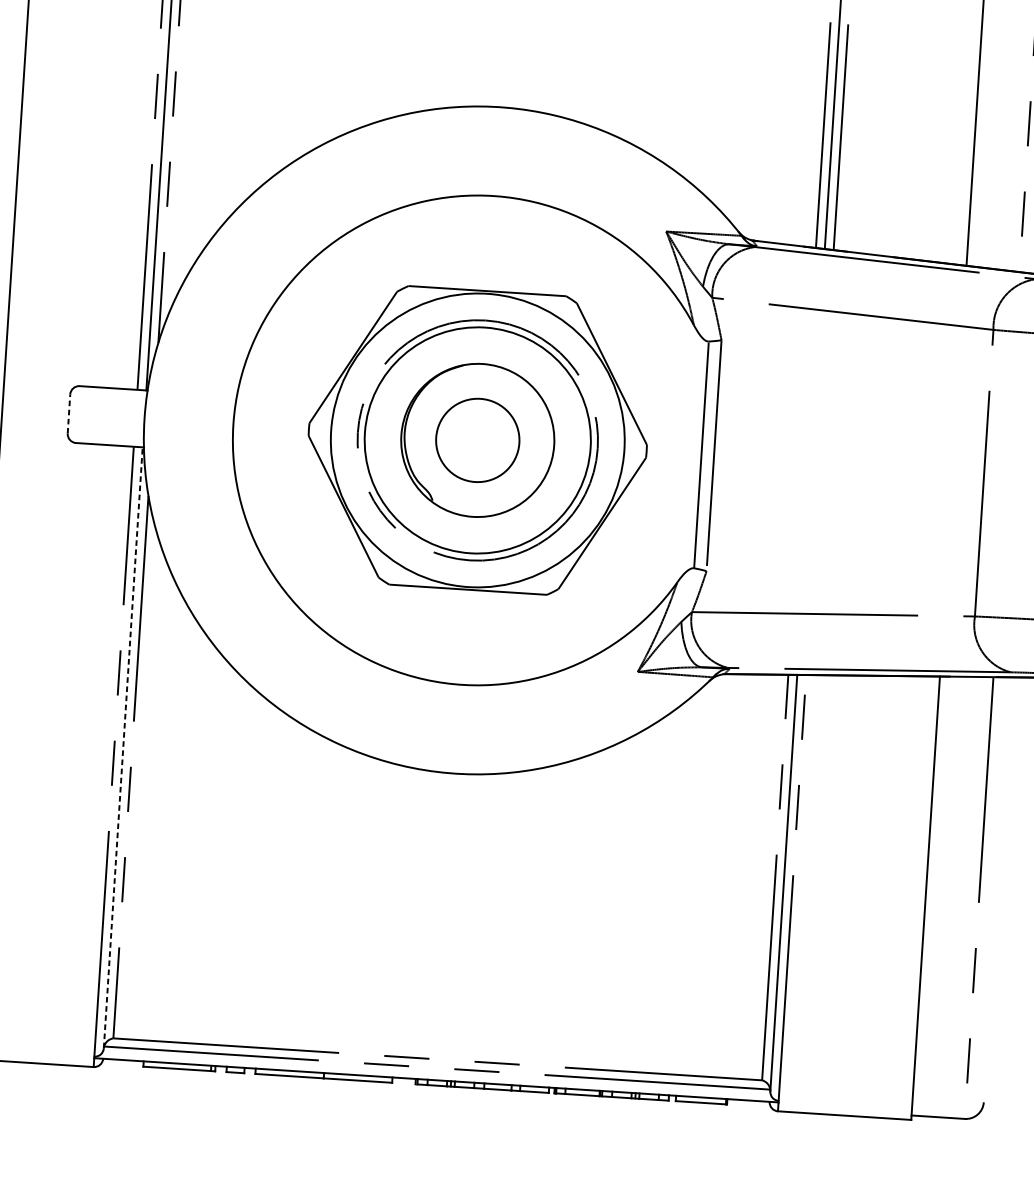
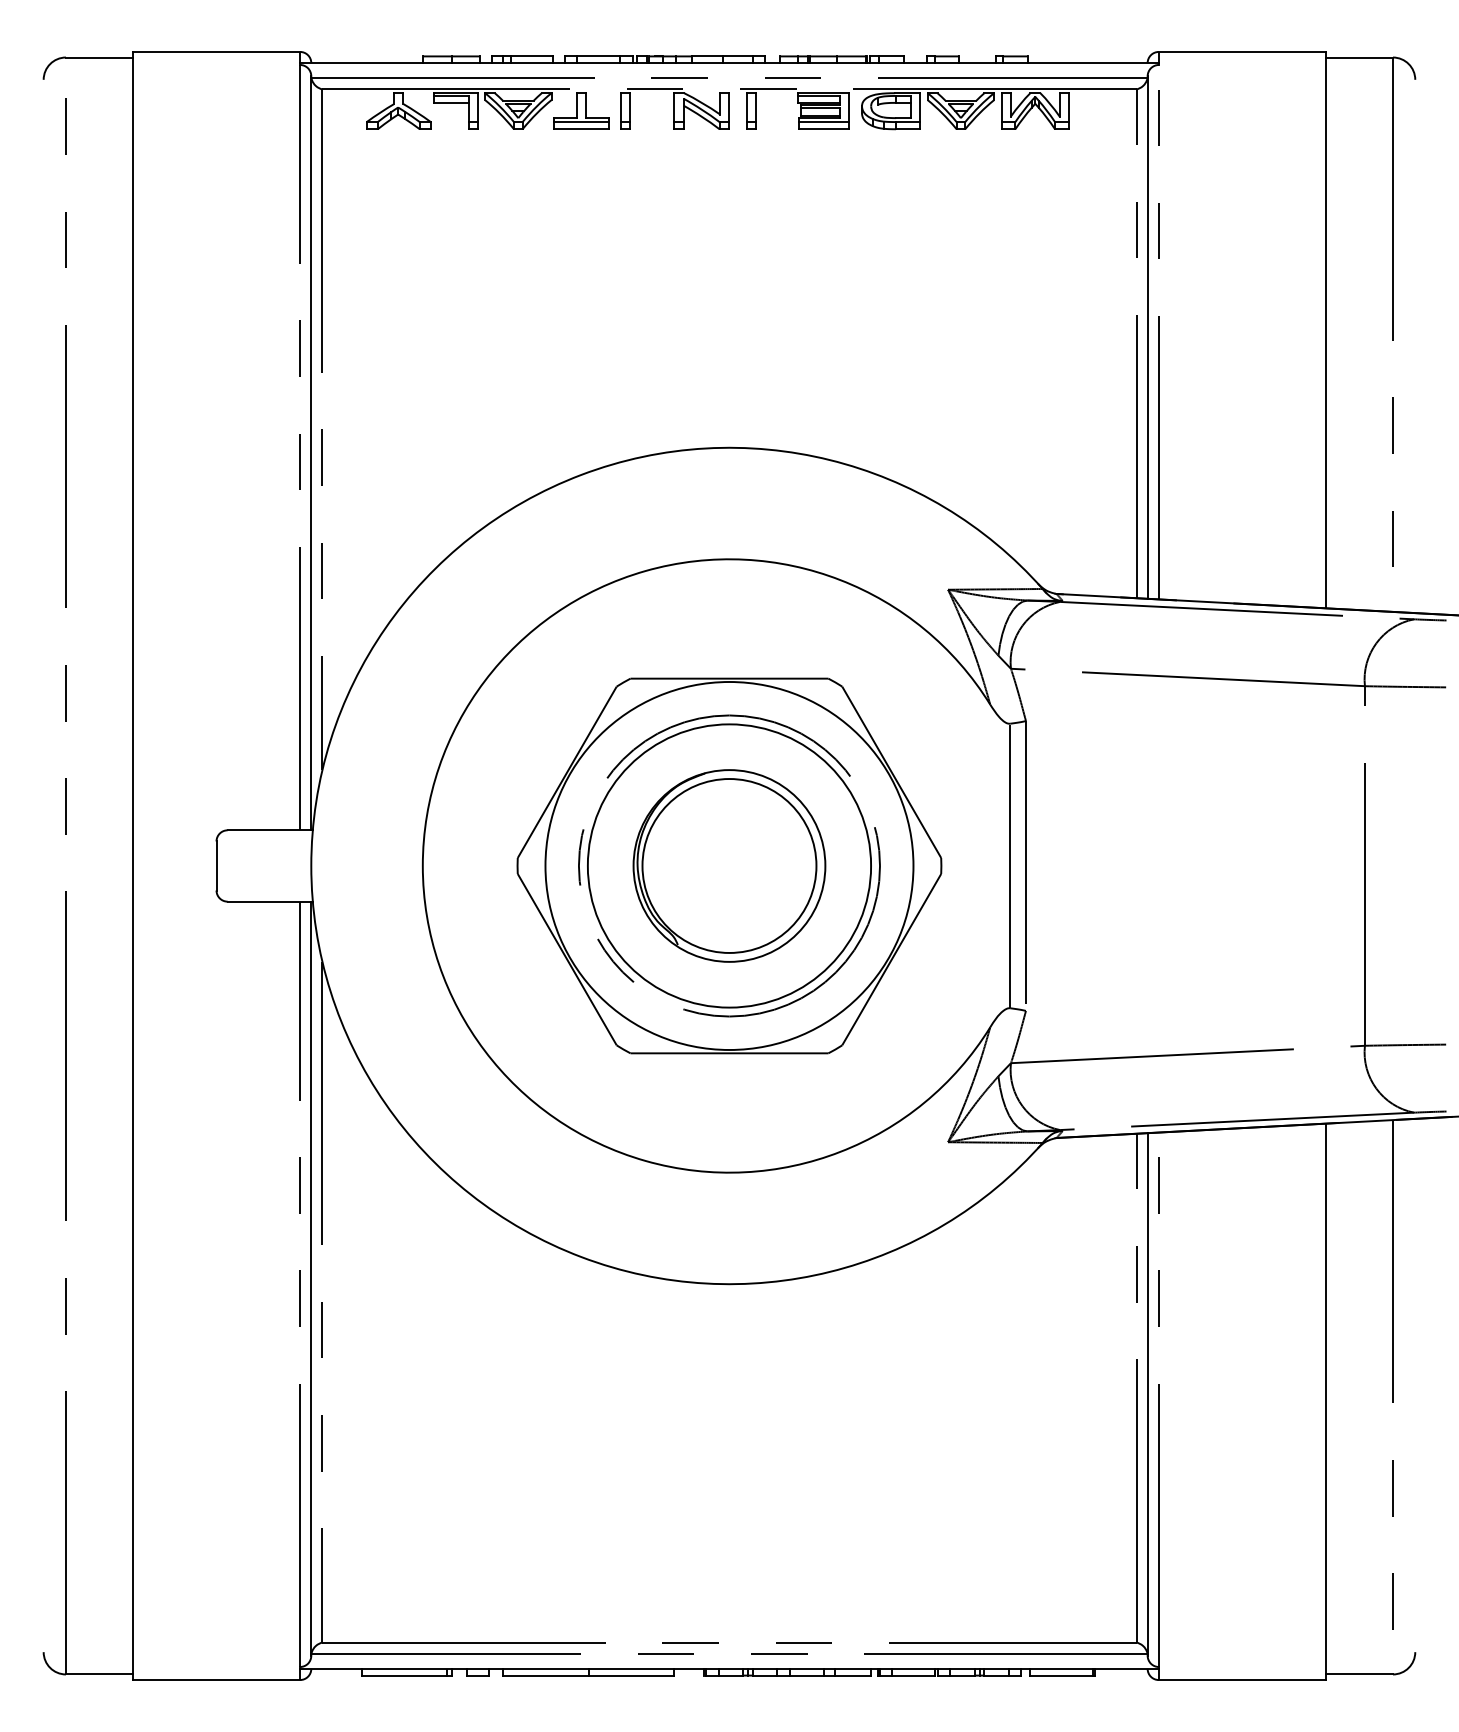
line: (68, 414) -> (216, 866), dashed -> solid
circle: (477, 440) -> (729, 865), size x1.67
line: (123, 747) -> (311, 1278), dashed -> solid

